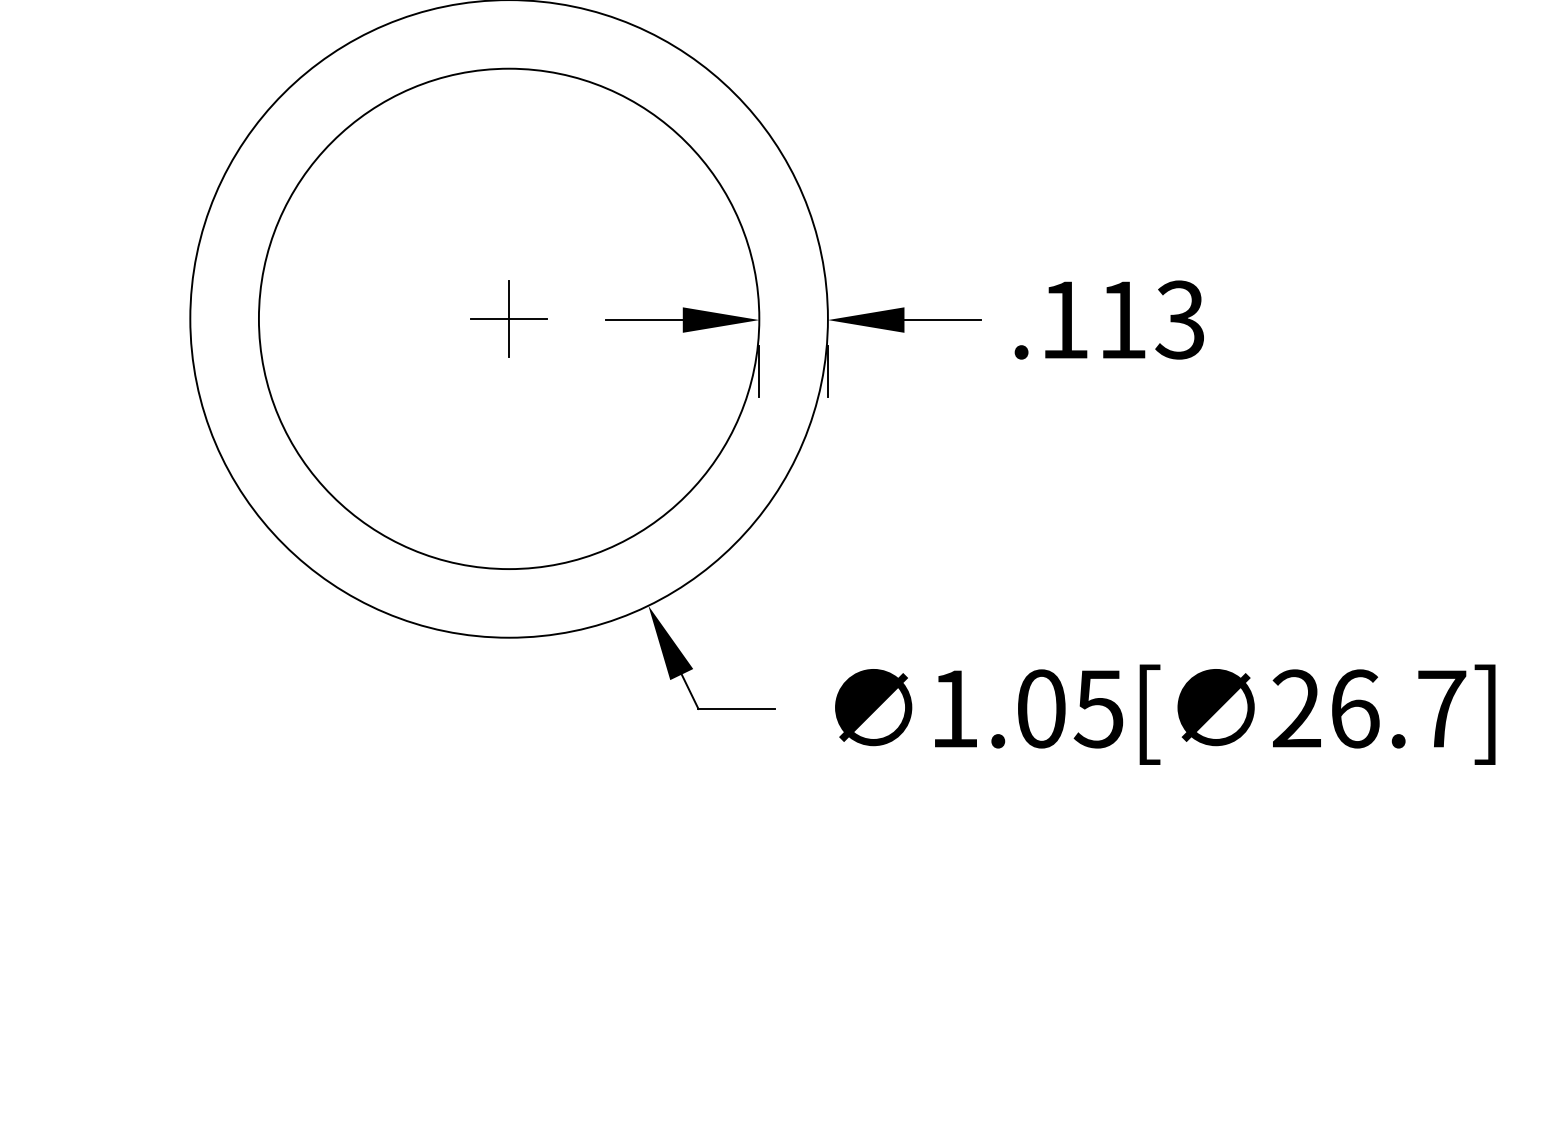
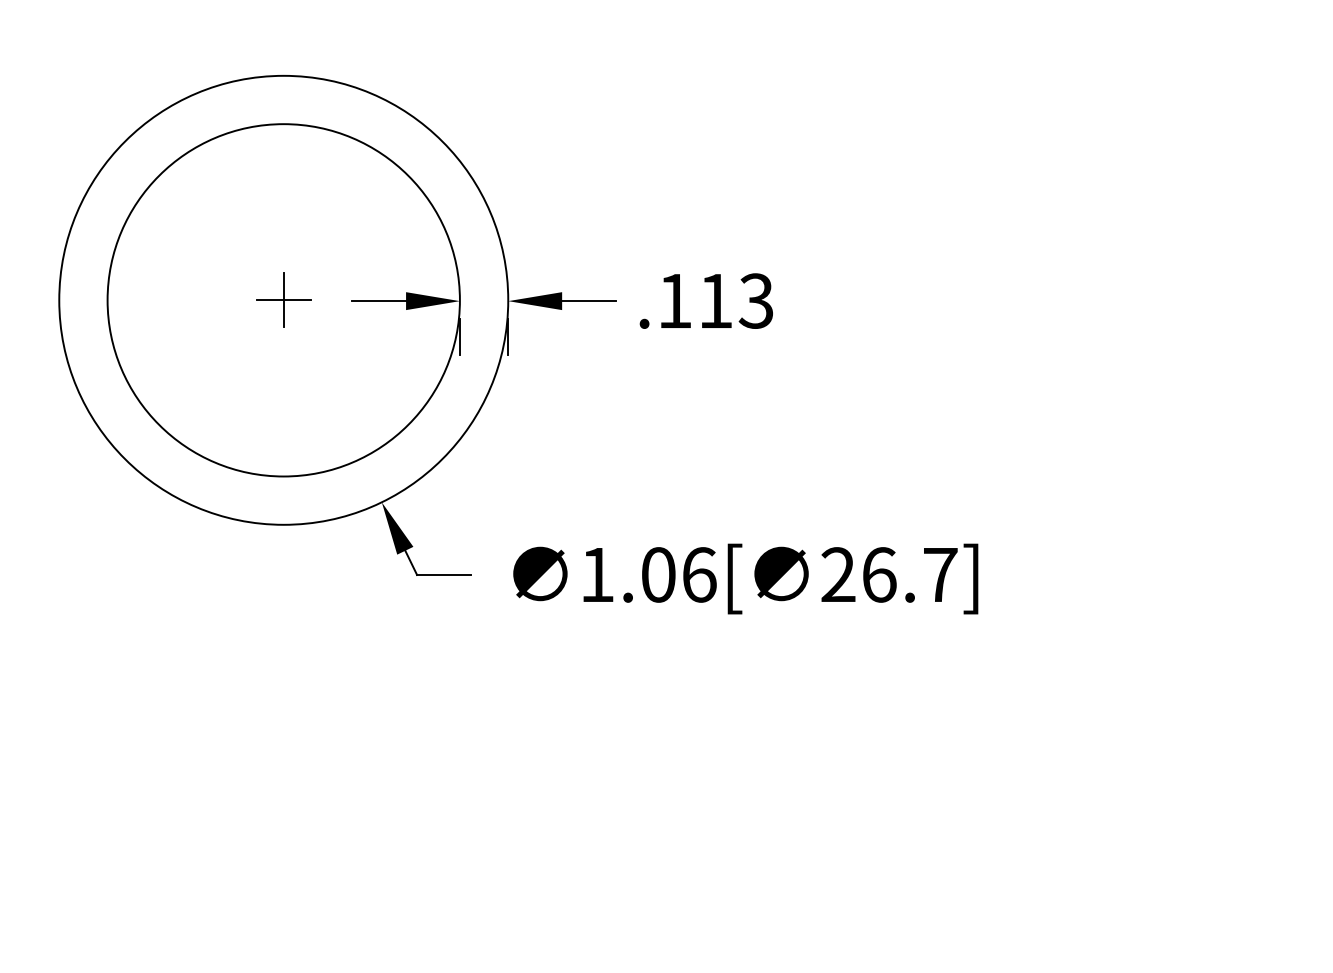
text: (1098, 708) -> (698, 574), 1.05[ -> 1.06[

